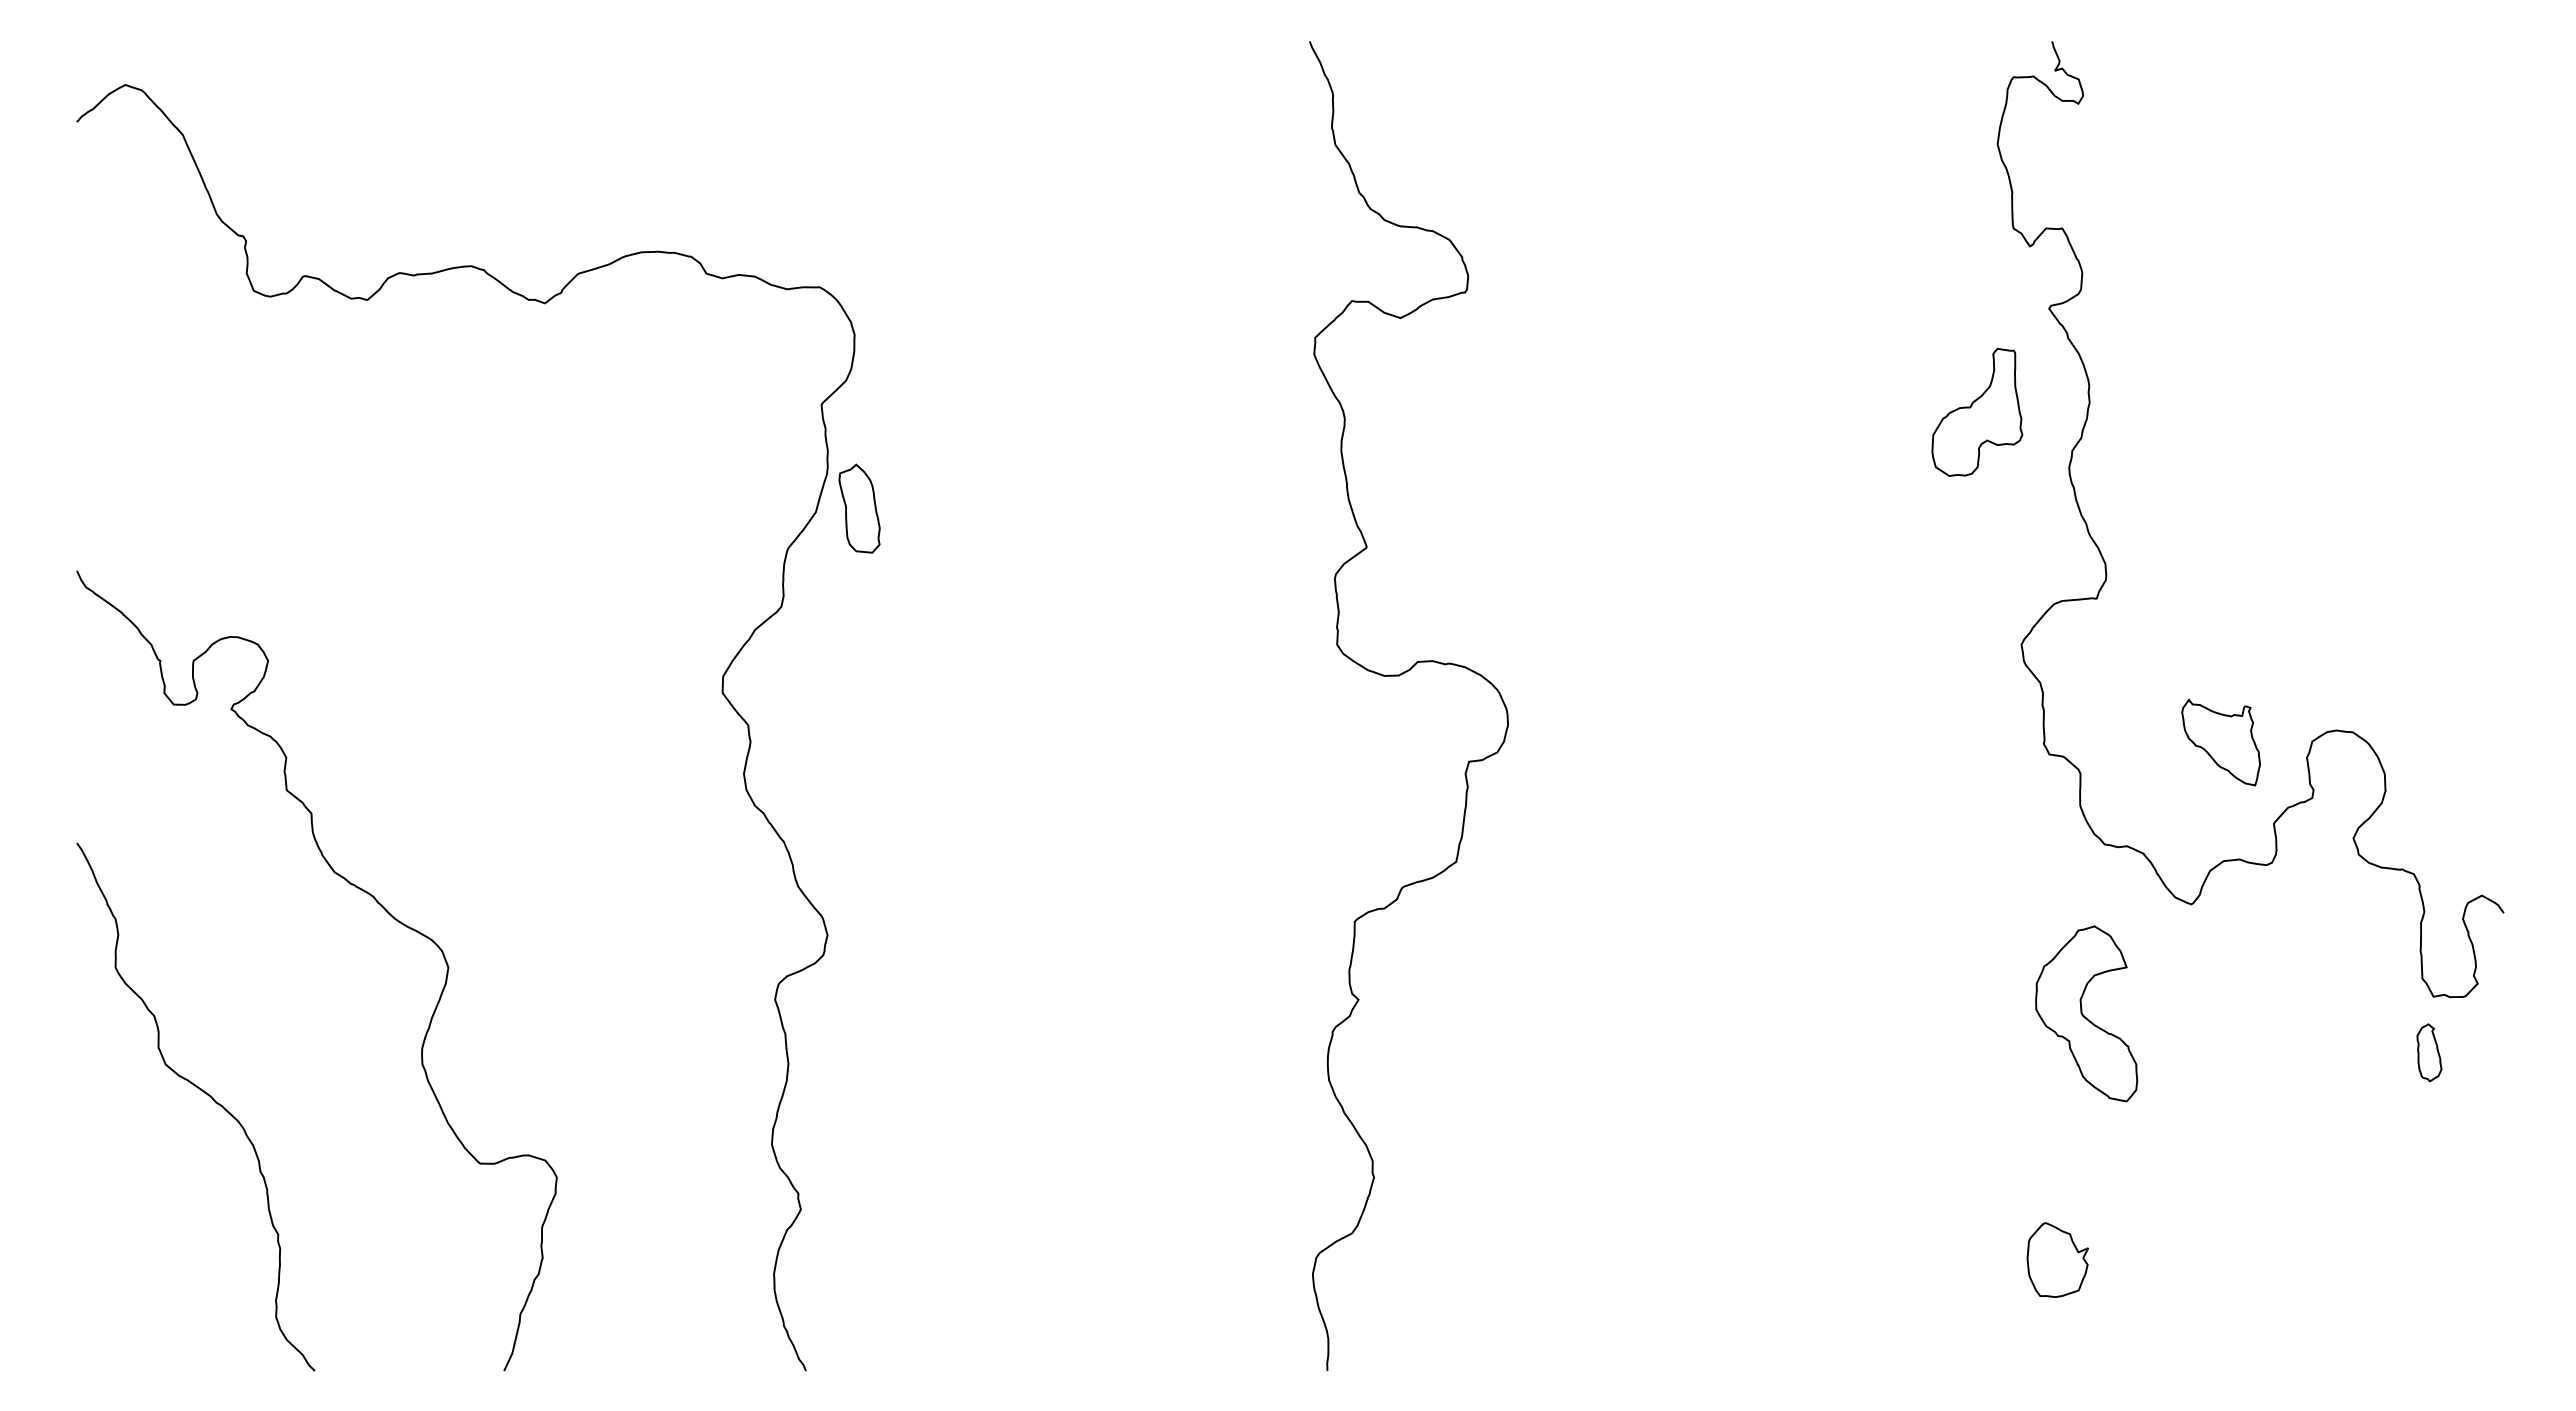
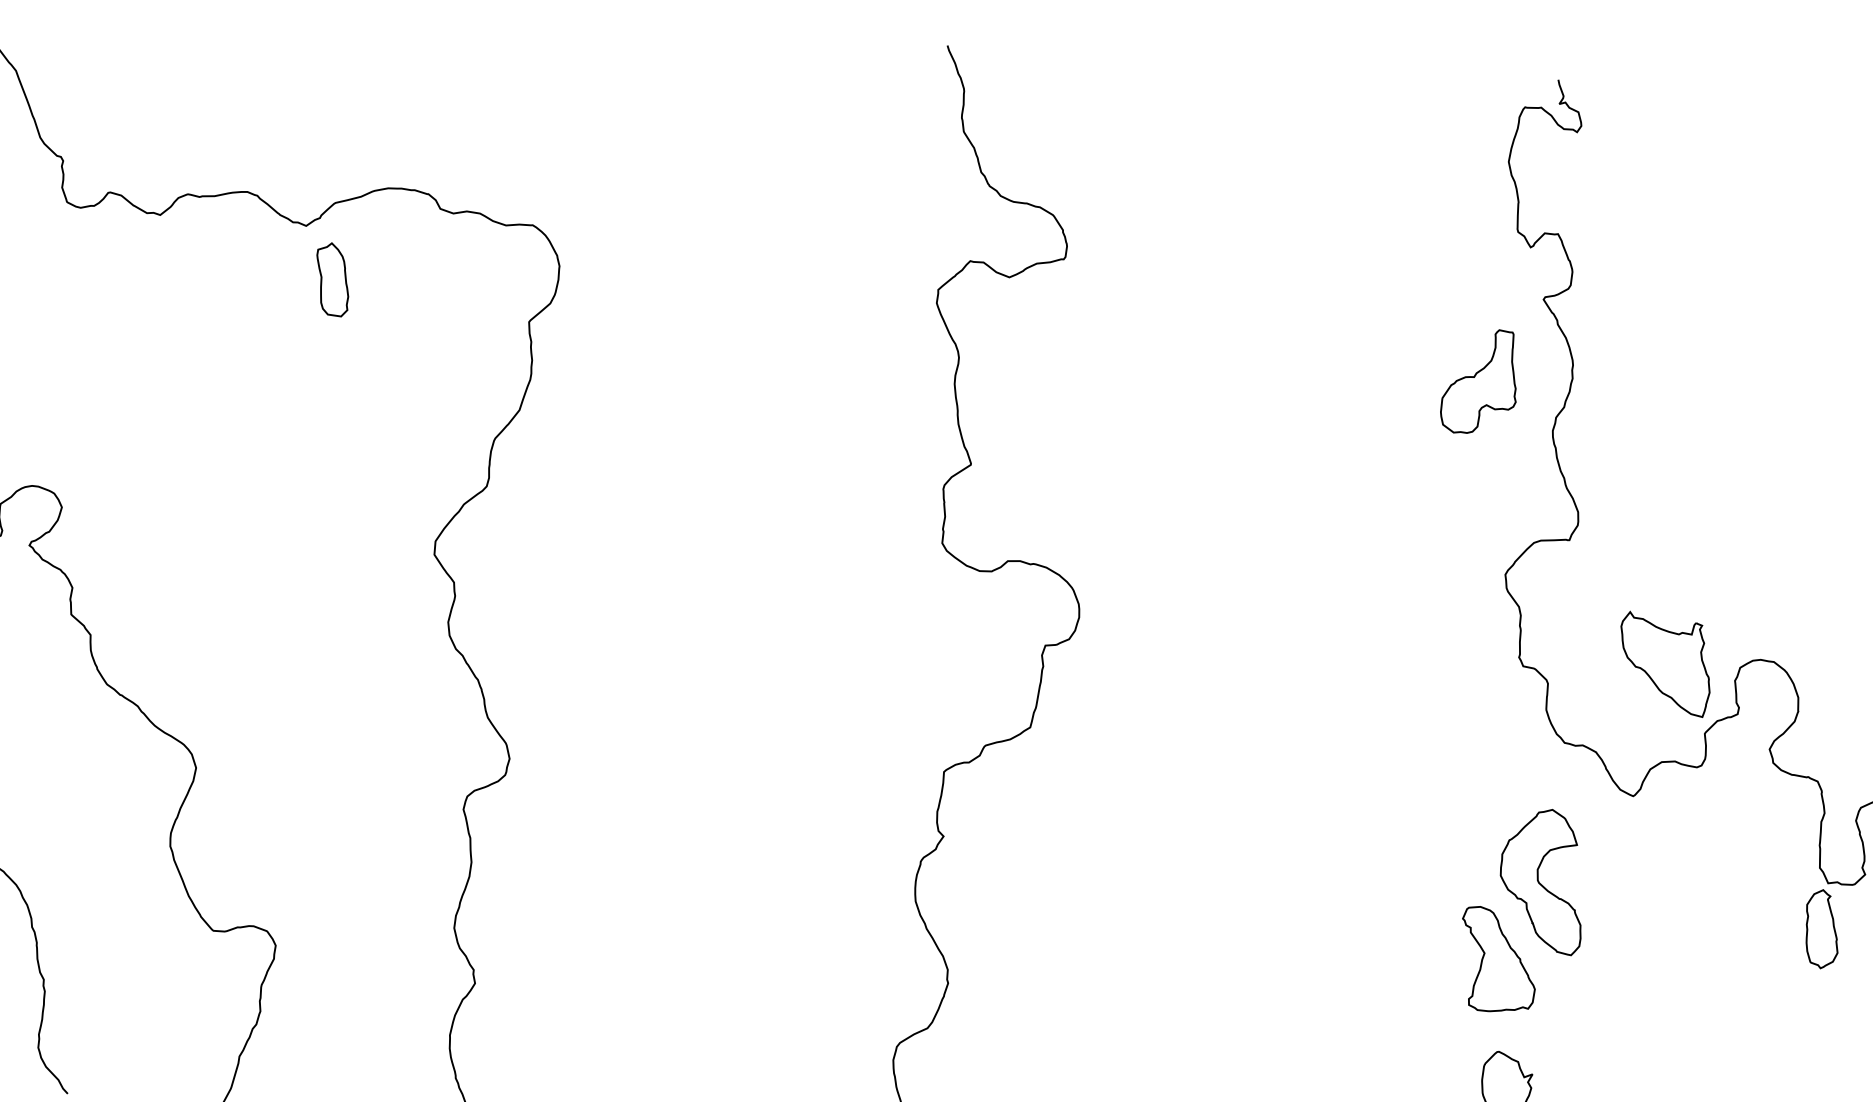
part: (859, 508) -> (332, 279), moved
part: (2220, 742) -> (1664, 664), size x1.43
part: (2429, 1052) -> (1822, 929), size x1.67
part: (2039, 1111) -> (1498, 959), added

